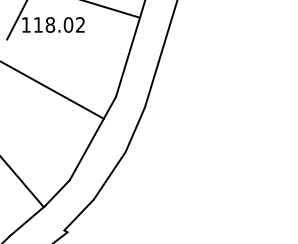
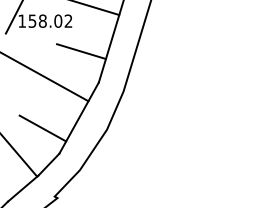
text: (38, 24) -> (32, 20), 118.02 -> 158.02
line: (95, 60) -> (81, 51), added
line: (49, 150) -> (42, 128), added

